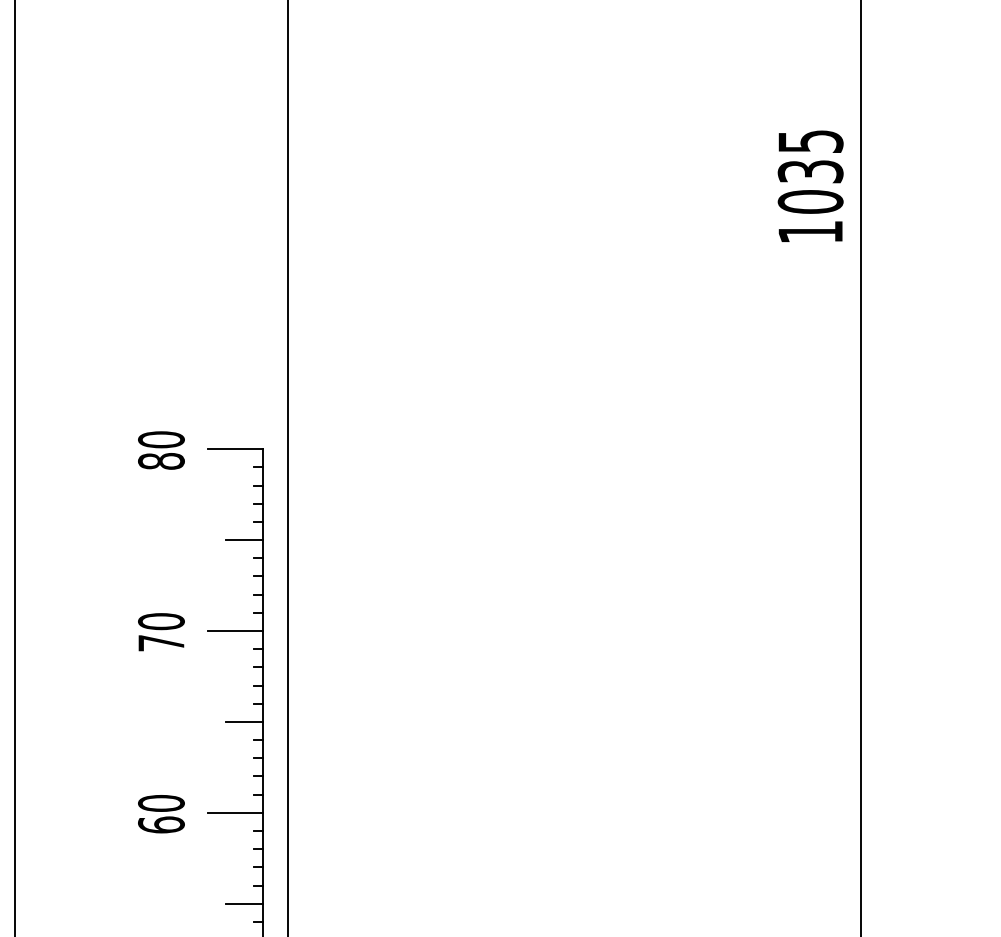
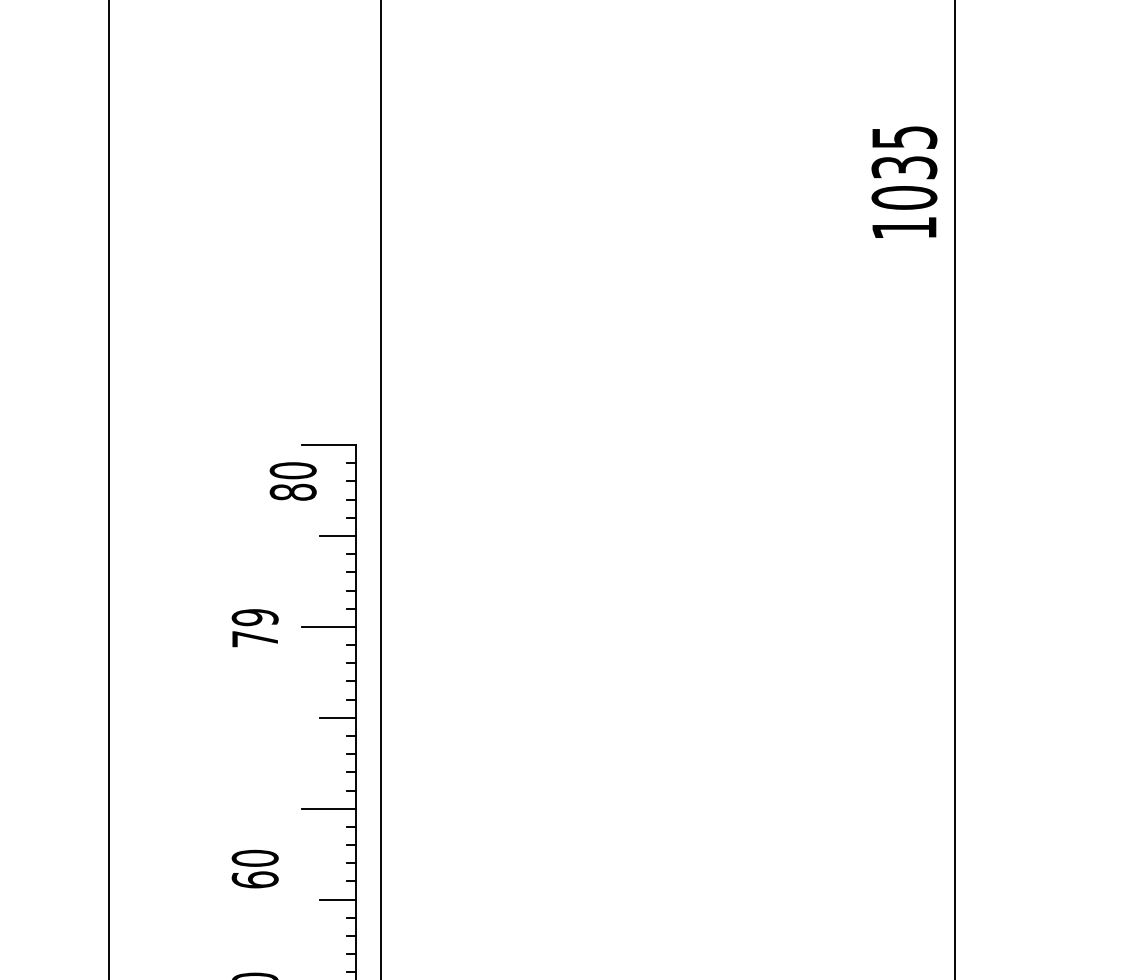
text: (160, 450) -> (292, 481), moved
text: (161, 621) -> (255, 617), 70 -> 79
text: (160, 813) -> (254, 868), moved

